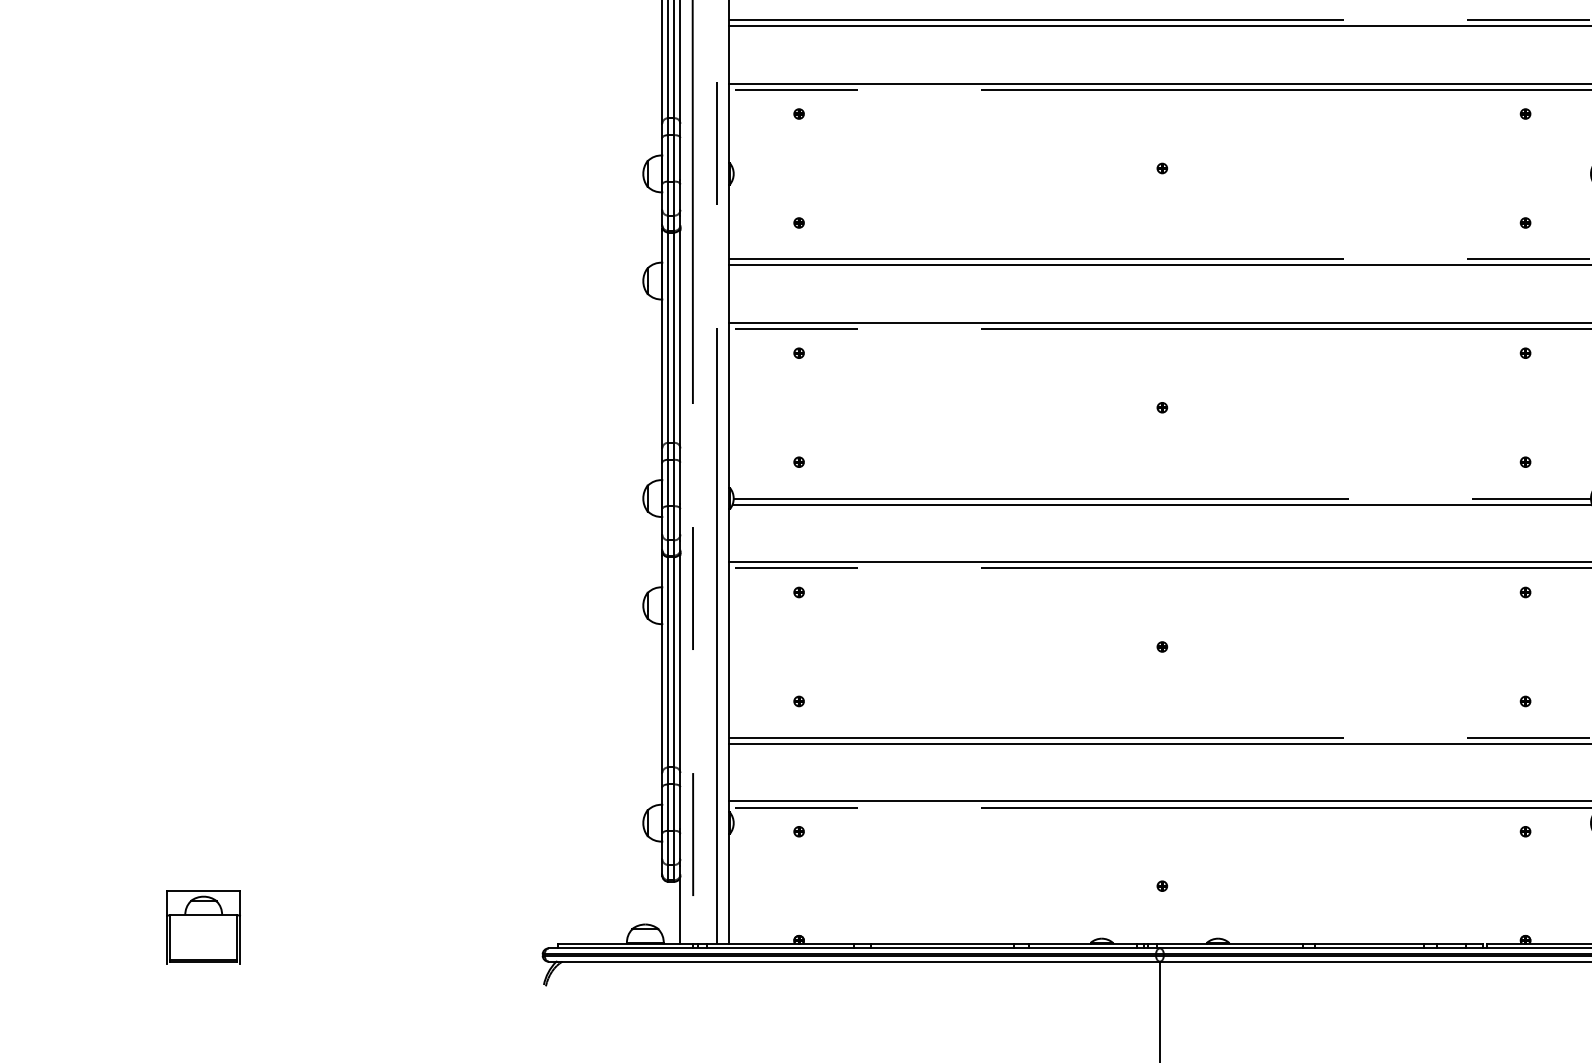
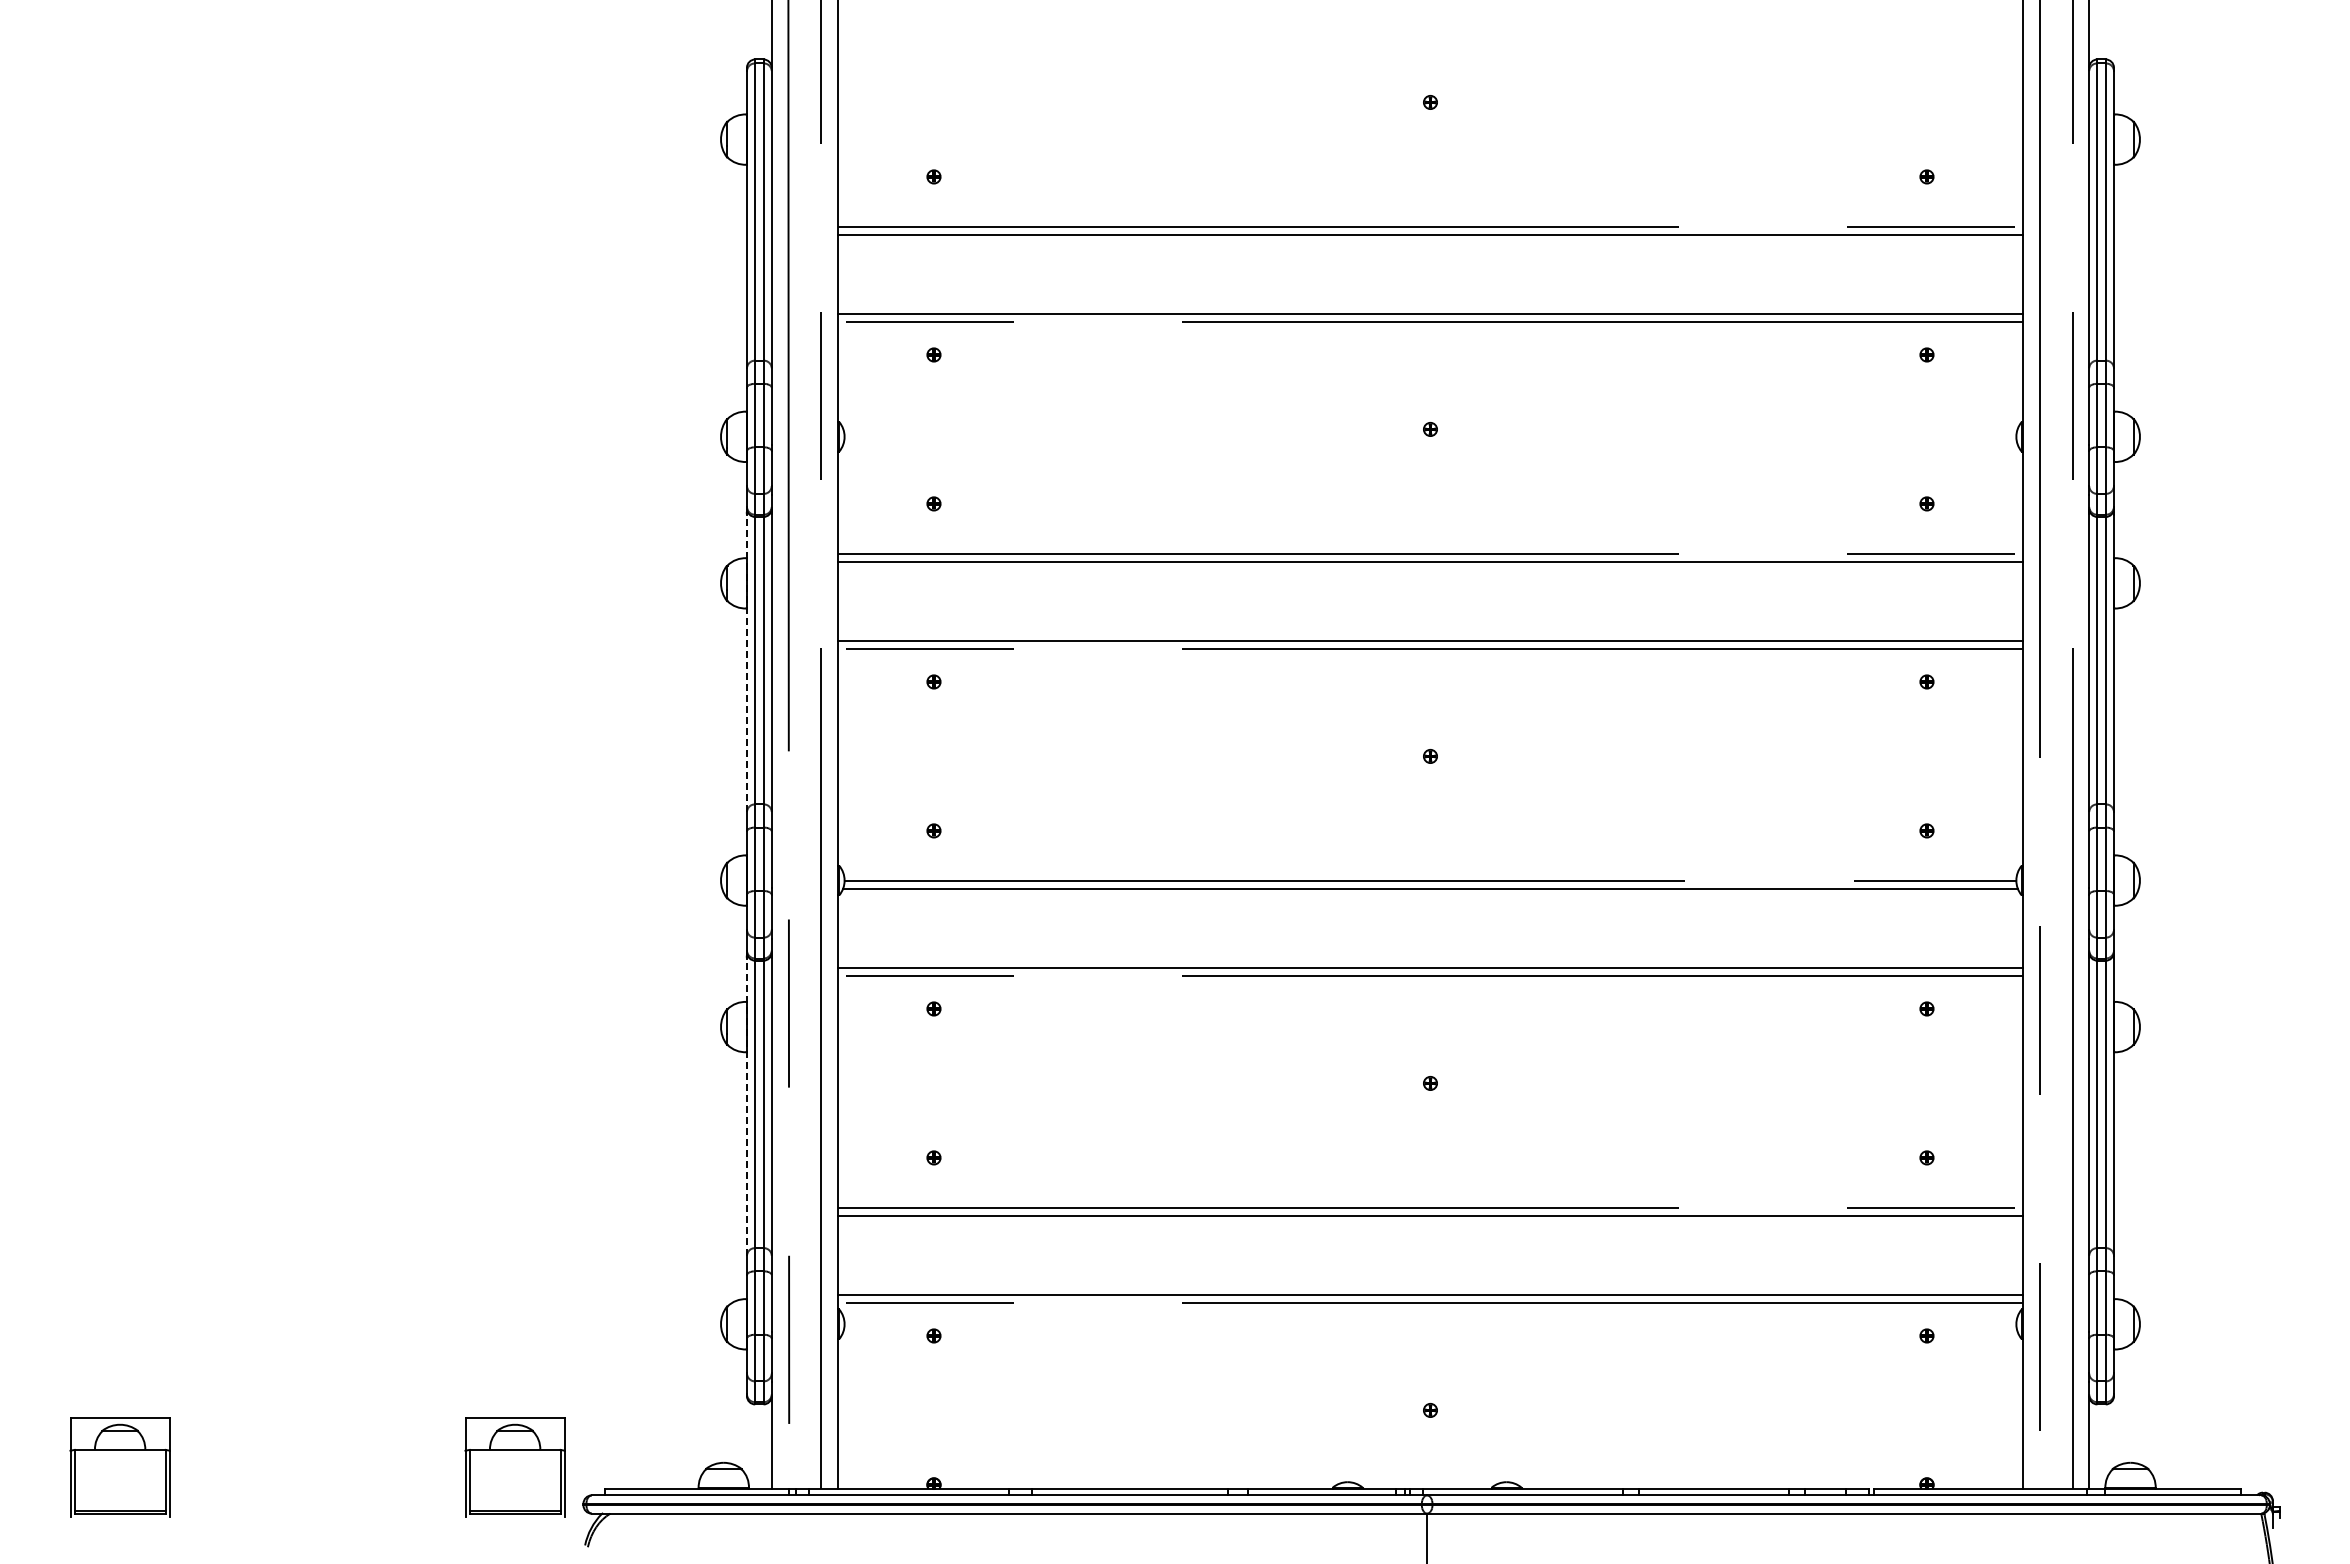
line: (661, 339) -> (746, 663), solid -> dashed
line: (661, 664) -> (746, 1107), solid -> dashed
part: (492, 927) -> (514, 1467), added

